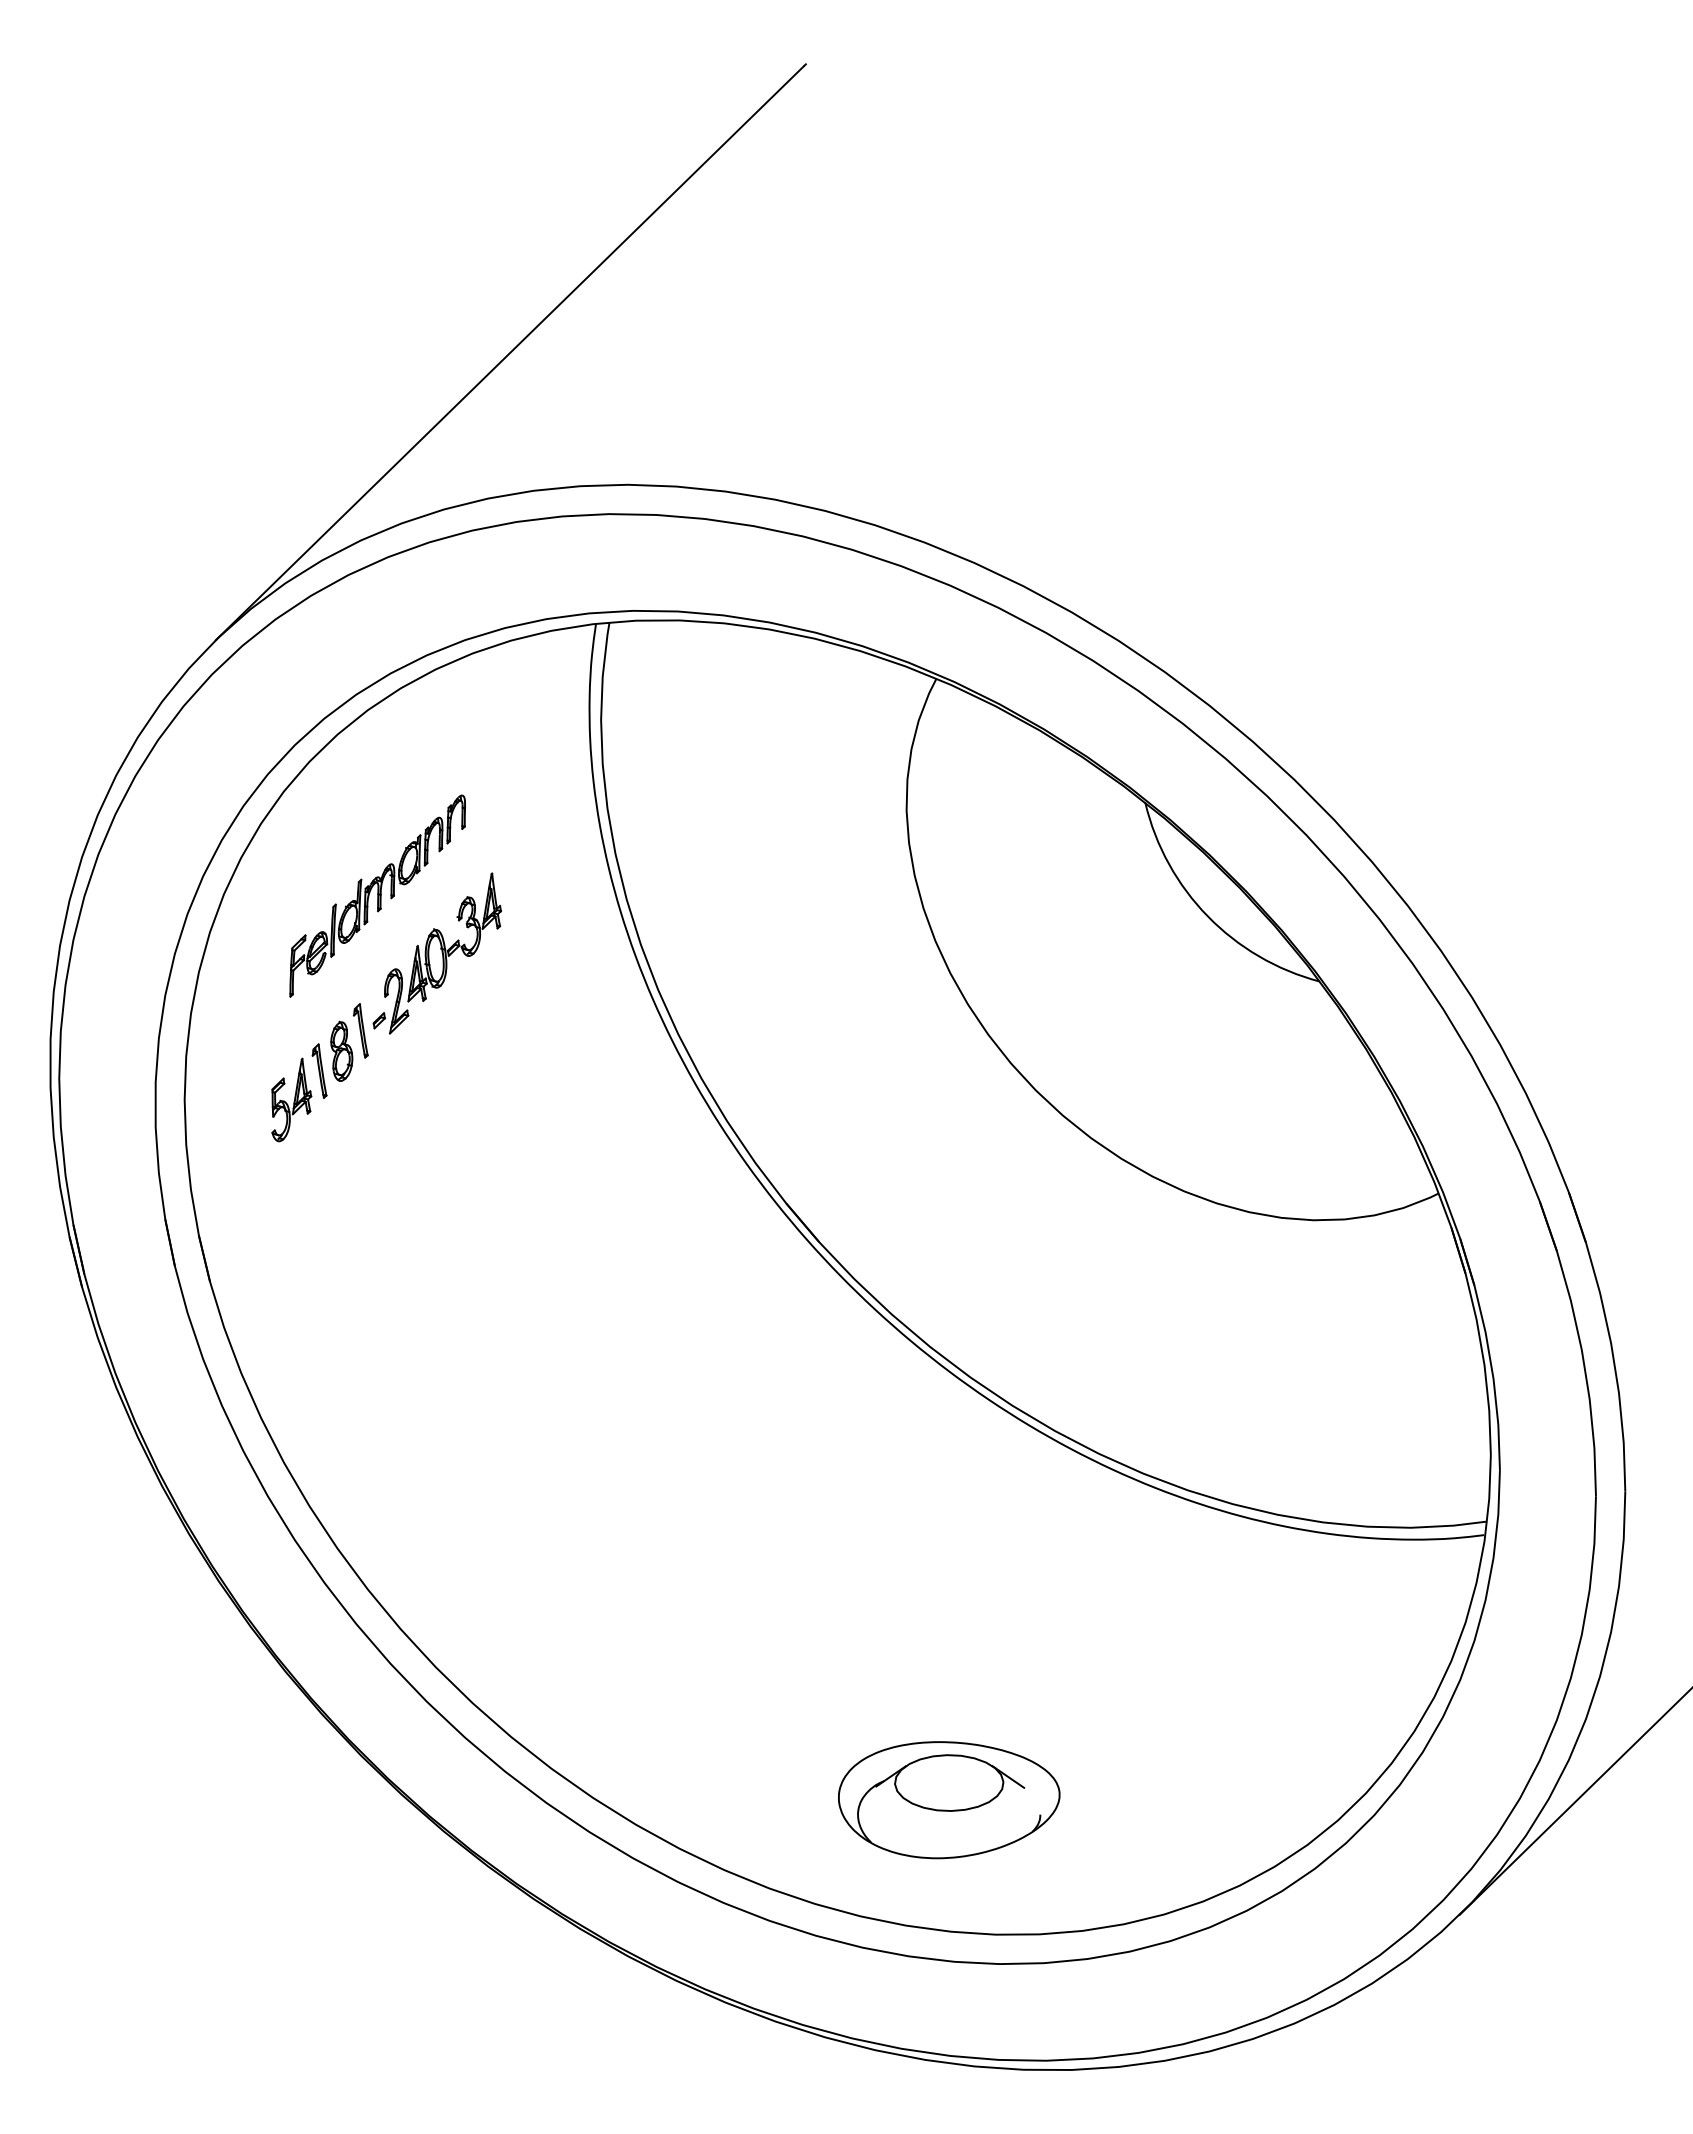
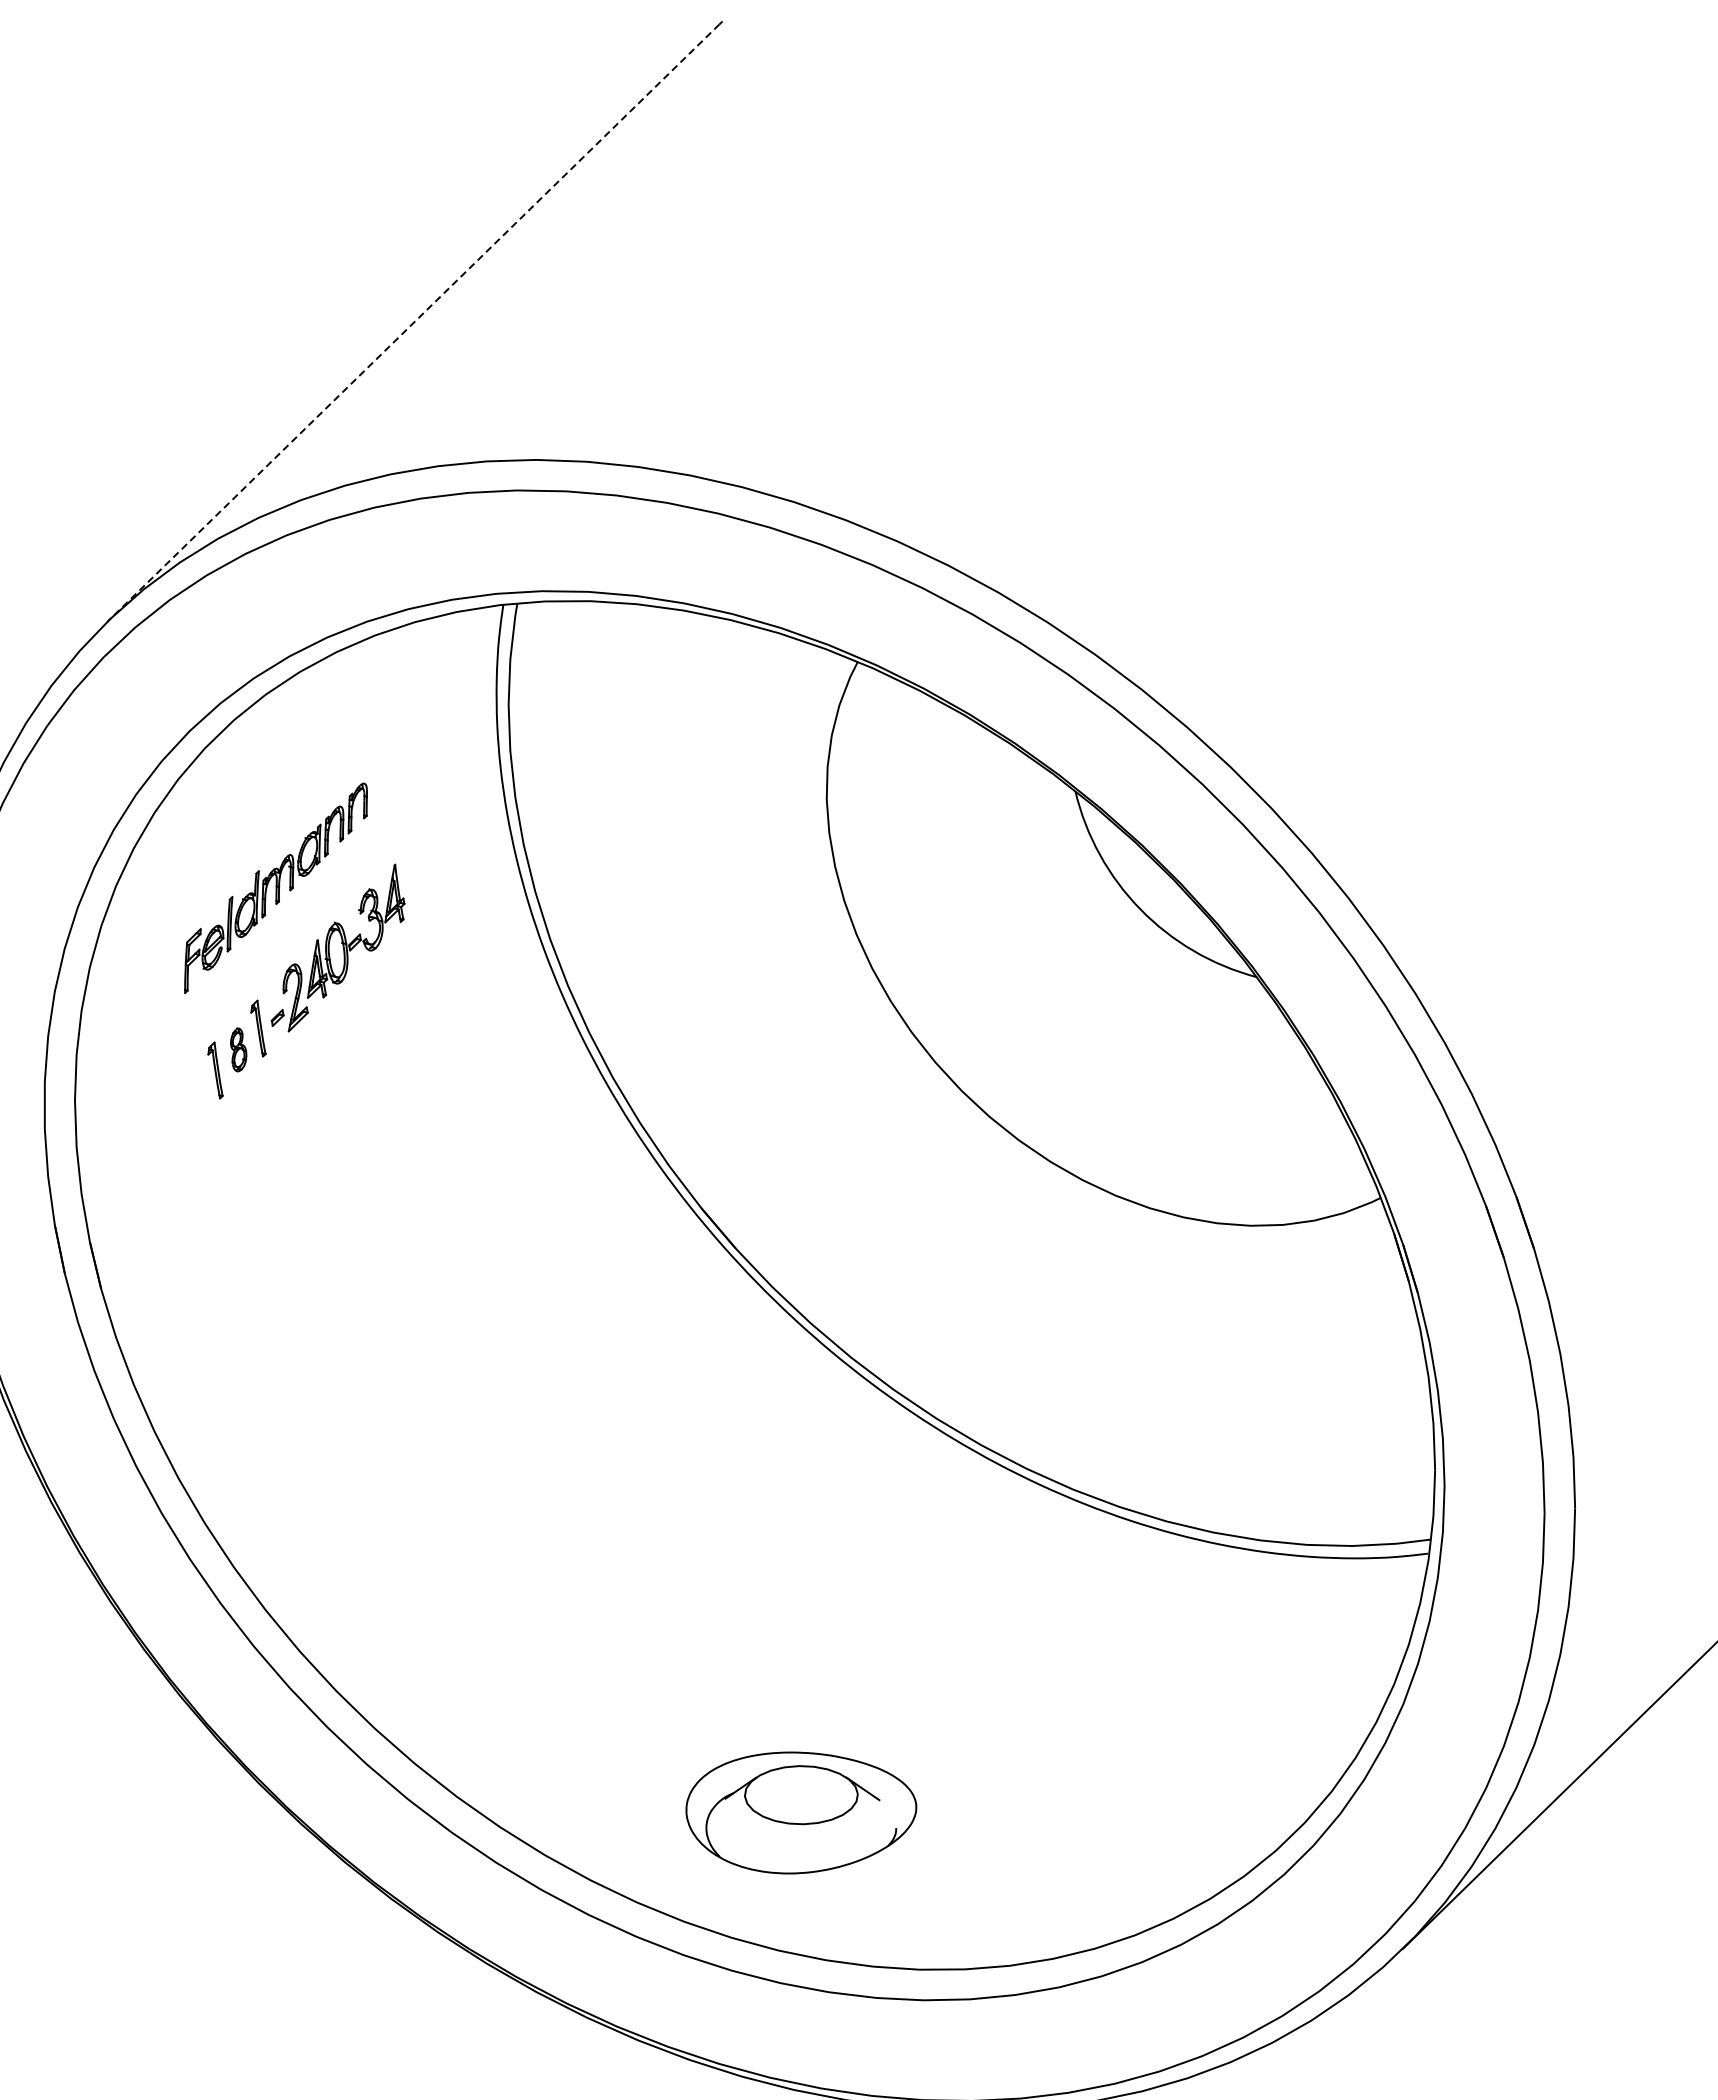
line: (509, 353) -> (413, 323), solid -> dashed
part: (341, 1050) -> (238, 1049), size x0.7
part: (291, 1099) -> (186, 1100), removed
part: (949, 1800) -> (801, 1813), moved

